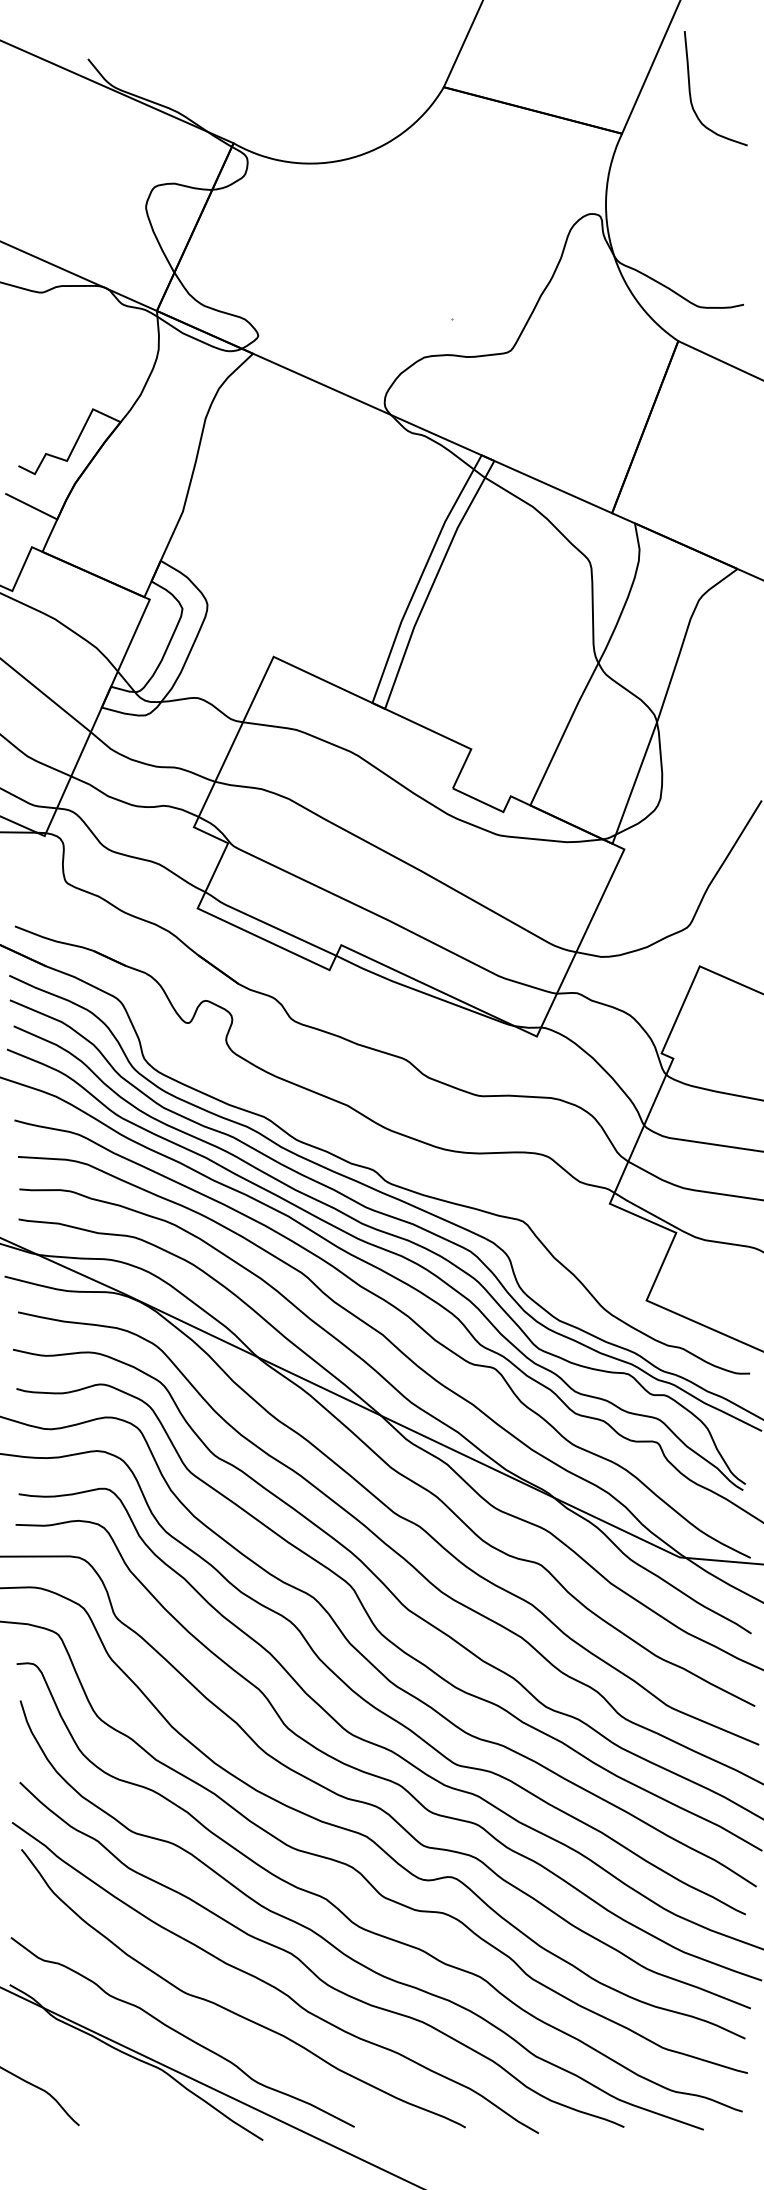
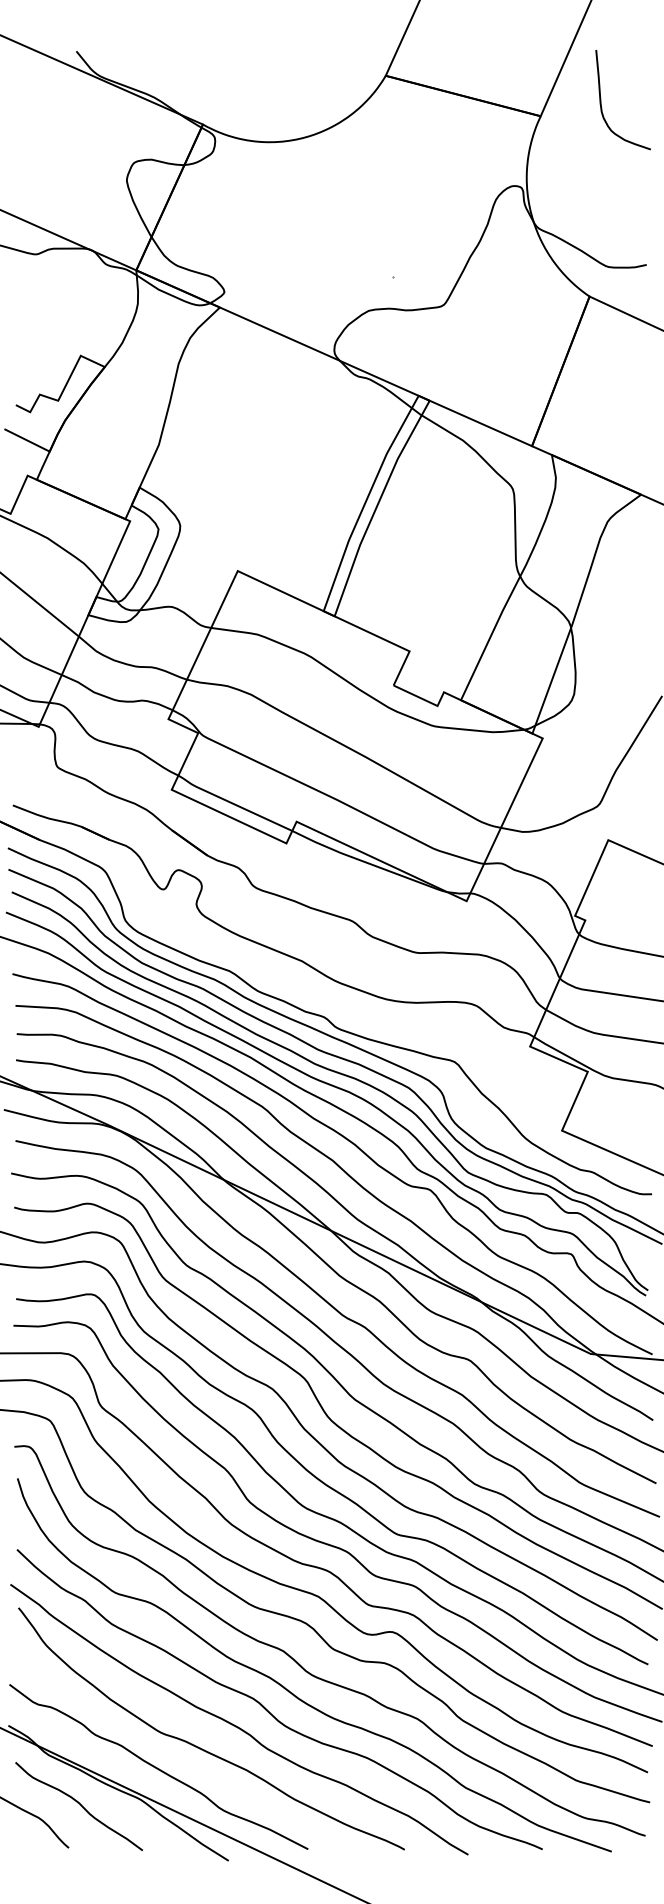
curve: (690, 89) -> (601, 100), moved
curve: (91, 2075) -> (79, 1804), added

